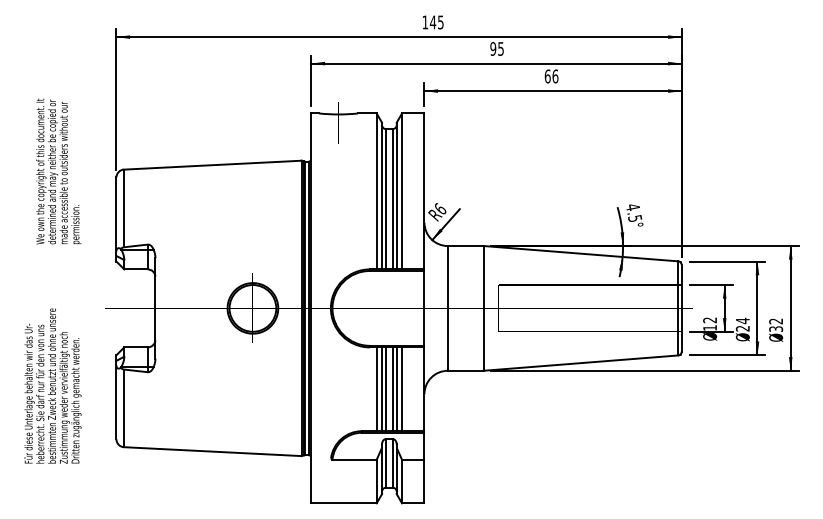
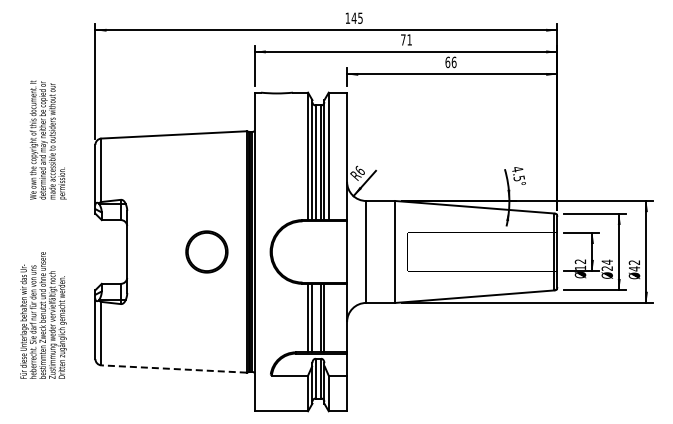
text: (497, 48) -> (406, 39), 95 -> 71
text: (776, 328) -> (634, 268), 32 -> 42
line: (385, 388) -> (315, 317), removed
line: (401, 388) -> (328, 317), removed
line: (213, 452) -> (174, 369), solid -> dashed

